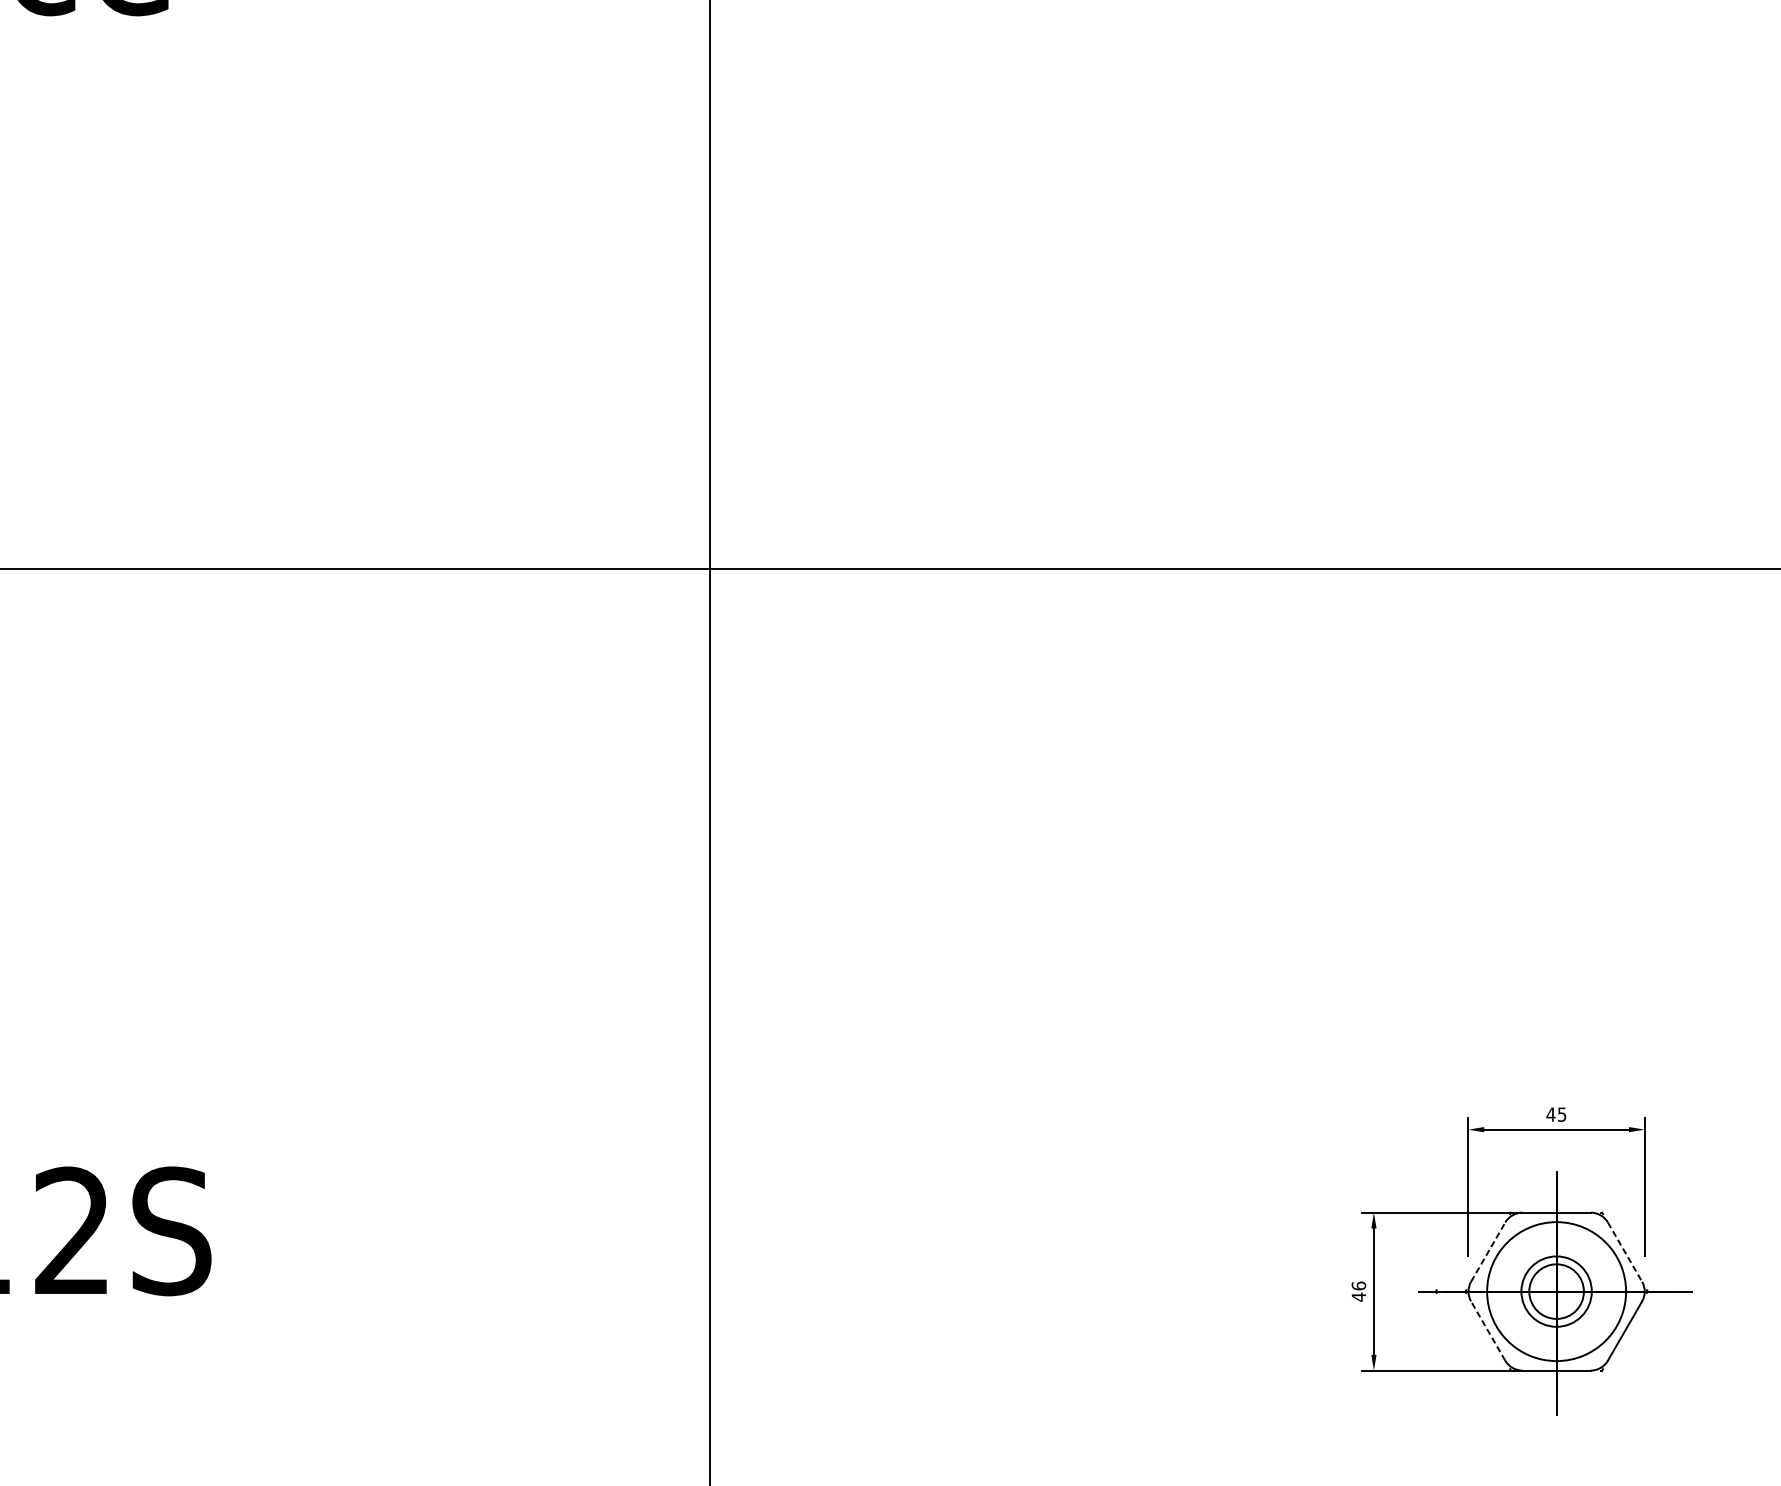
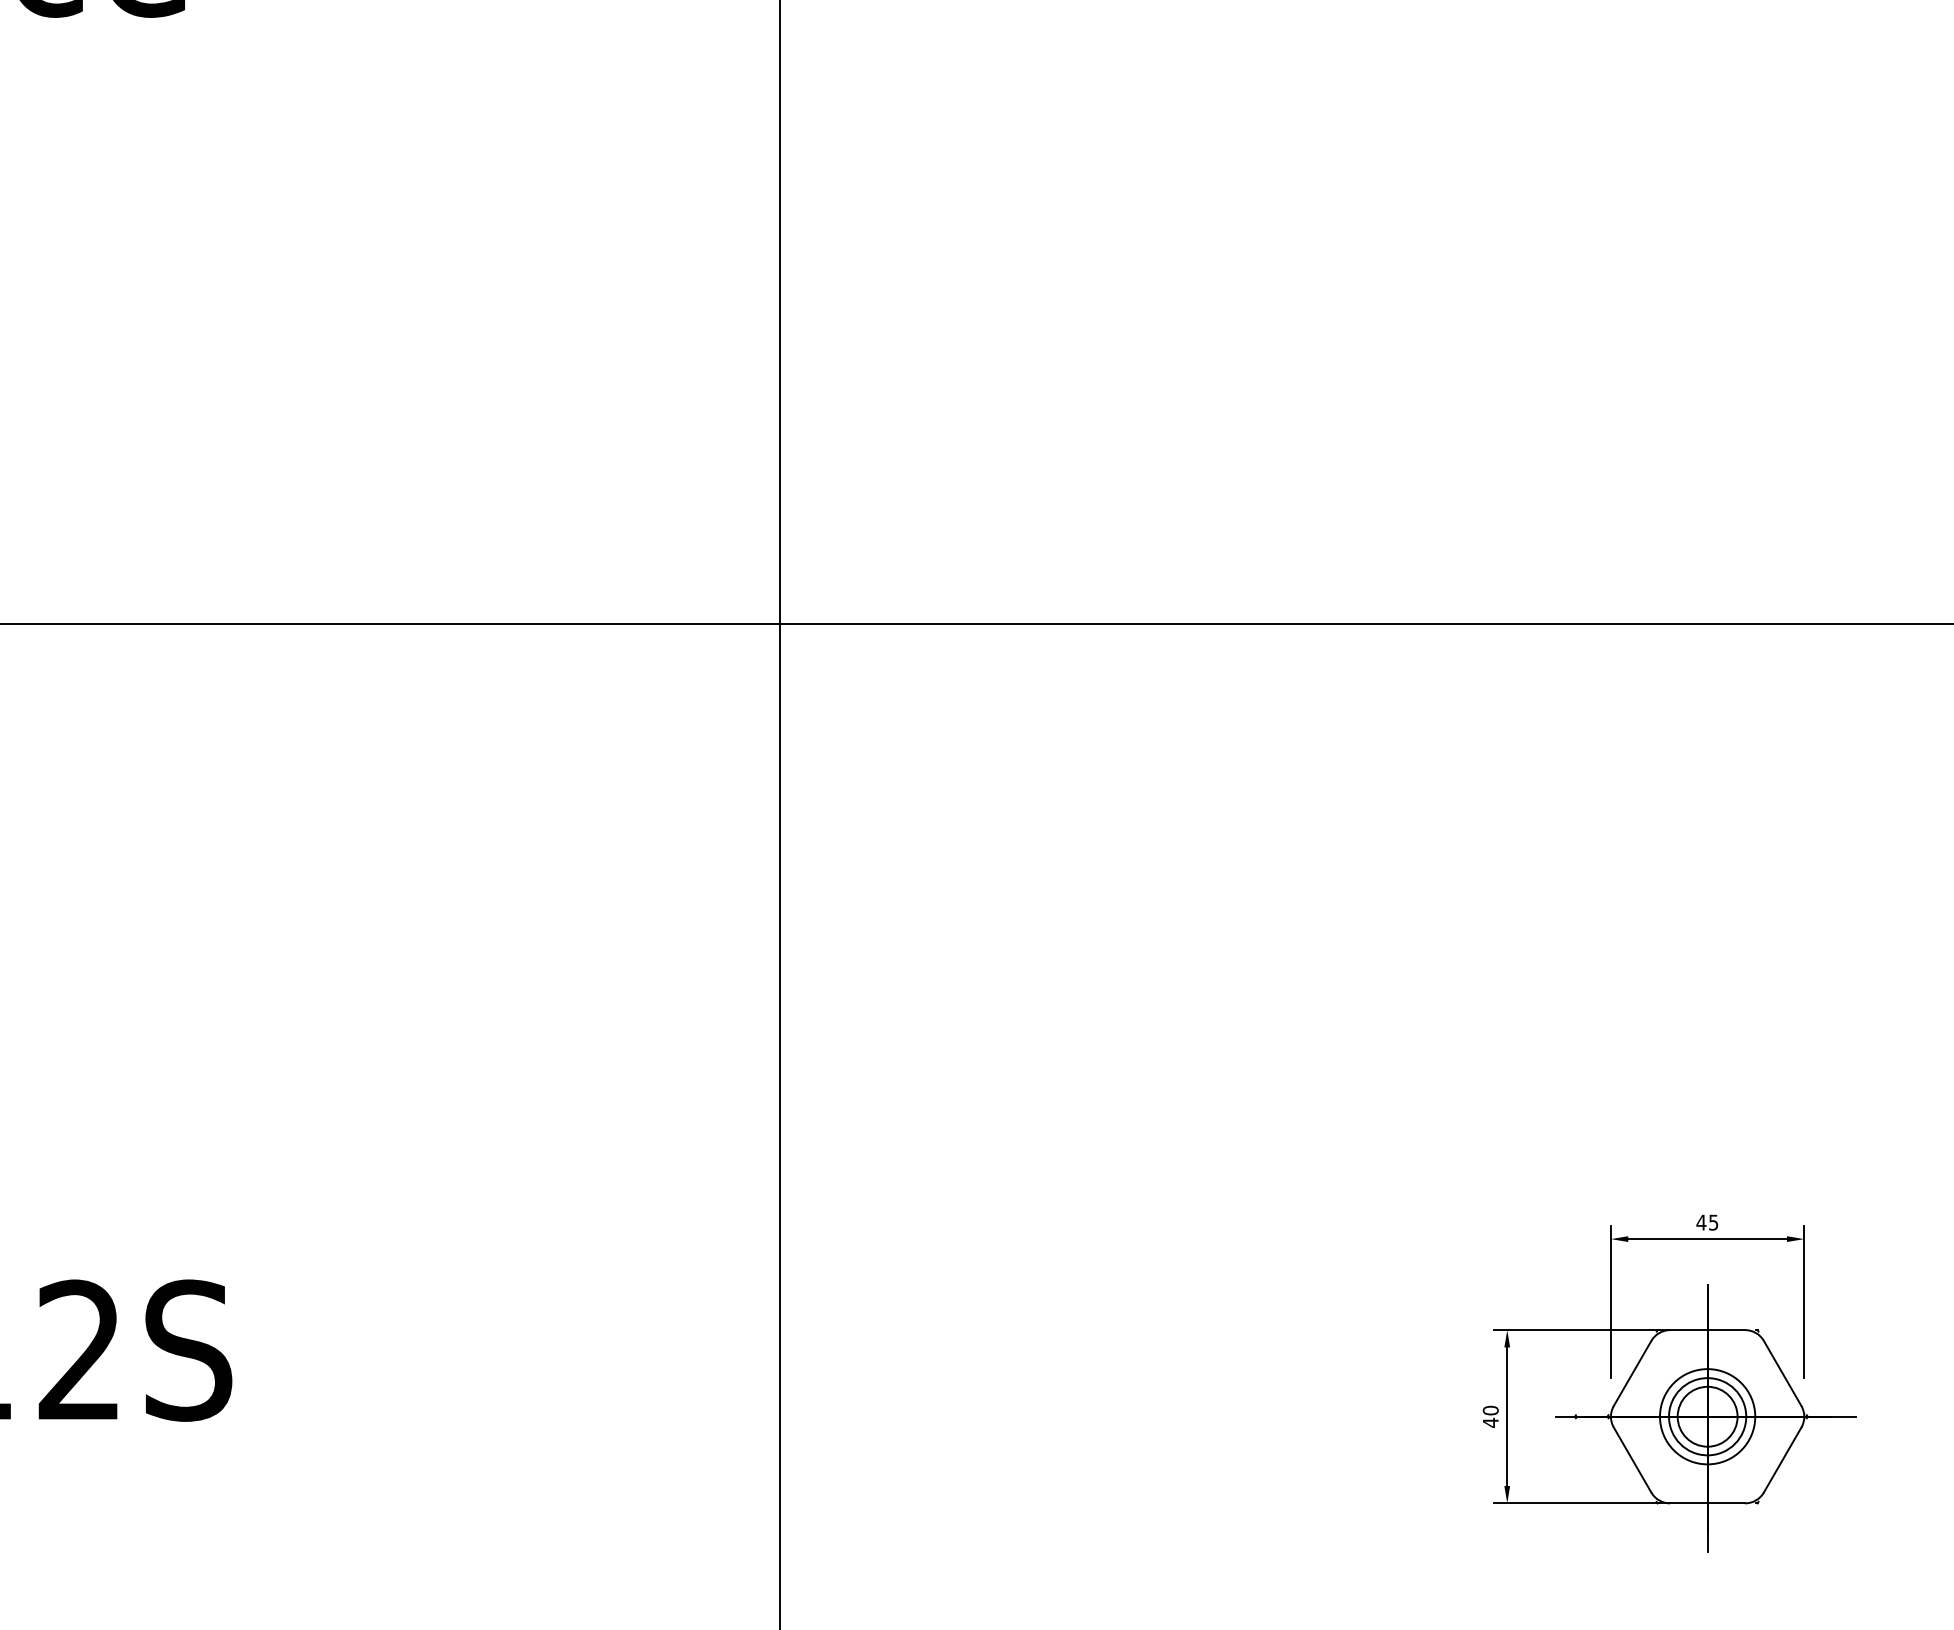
line: (1488, 1252) -> (1632, 1373), dashed -> solid
line: (1624, 1252) -> (1782, 1373), dashed -> solid
text: (1358, 1285) -> (1490, 1410), 46 -> 40
circle: (1556, 1291) -> (1707, 1416), size x0.62
line: (1488, 1331) -> (1632, 1460), dashed -> solid

